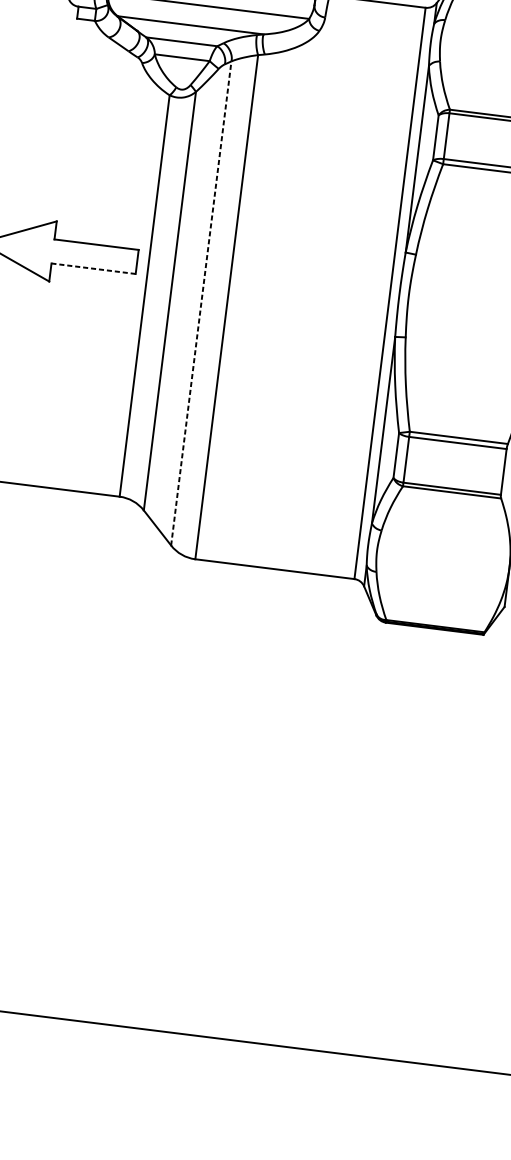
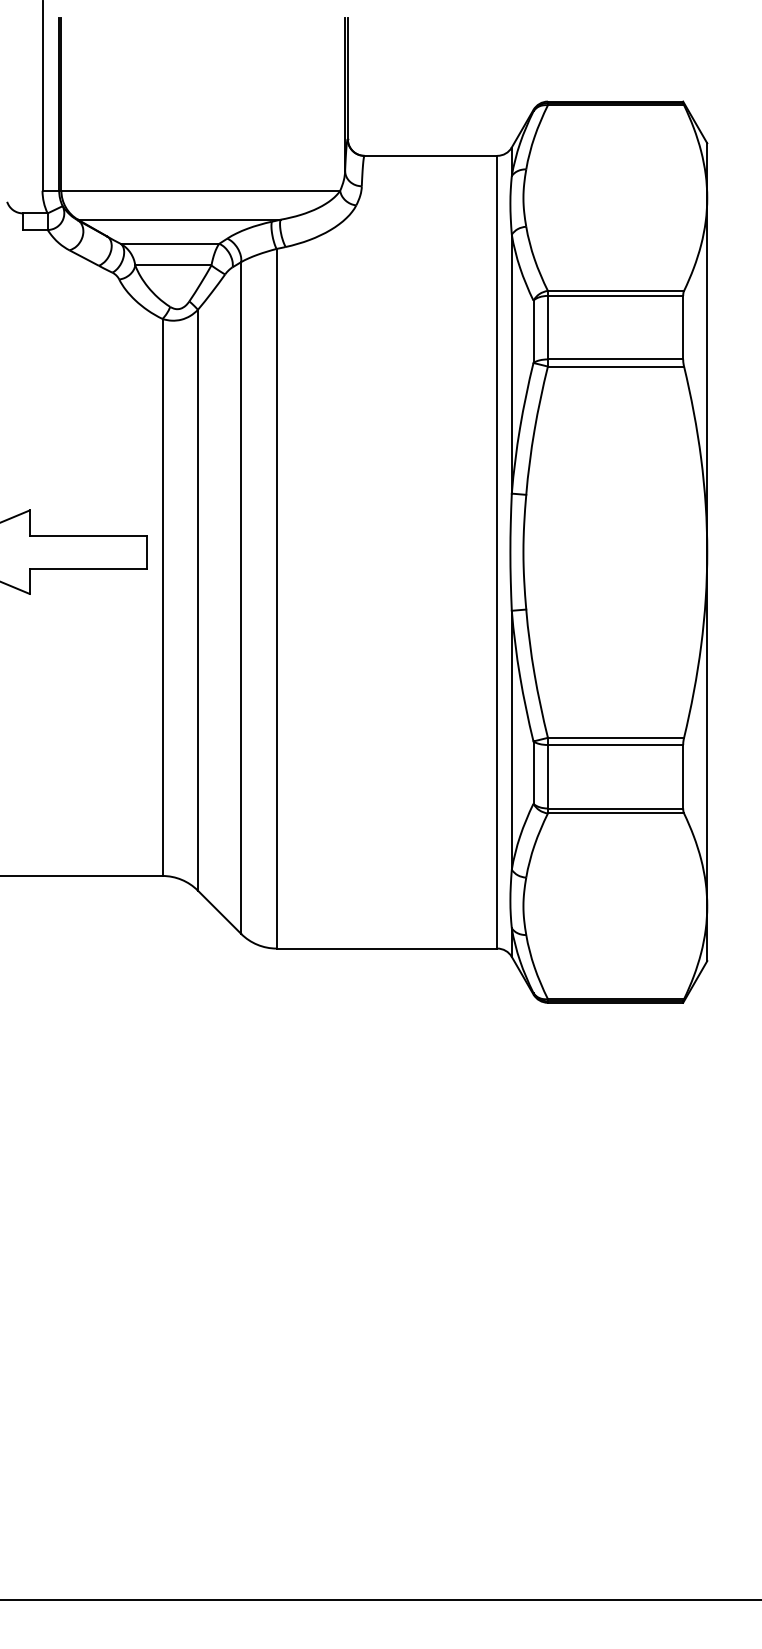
line: (93, 268) -> (87, 568), dashed -> solid
line: (201, 303) -> (241, 598), dashed -> solid

